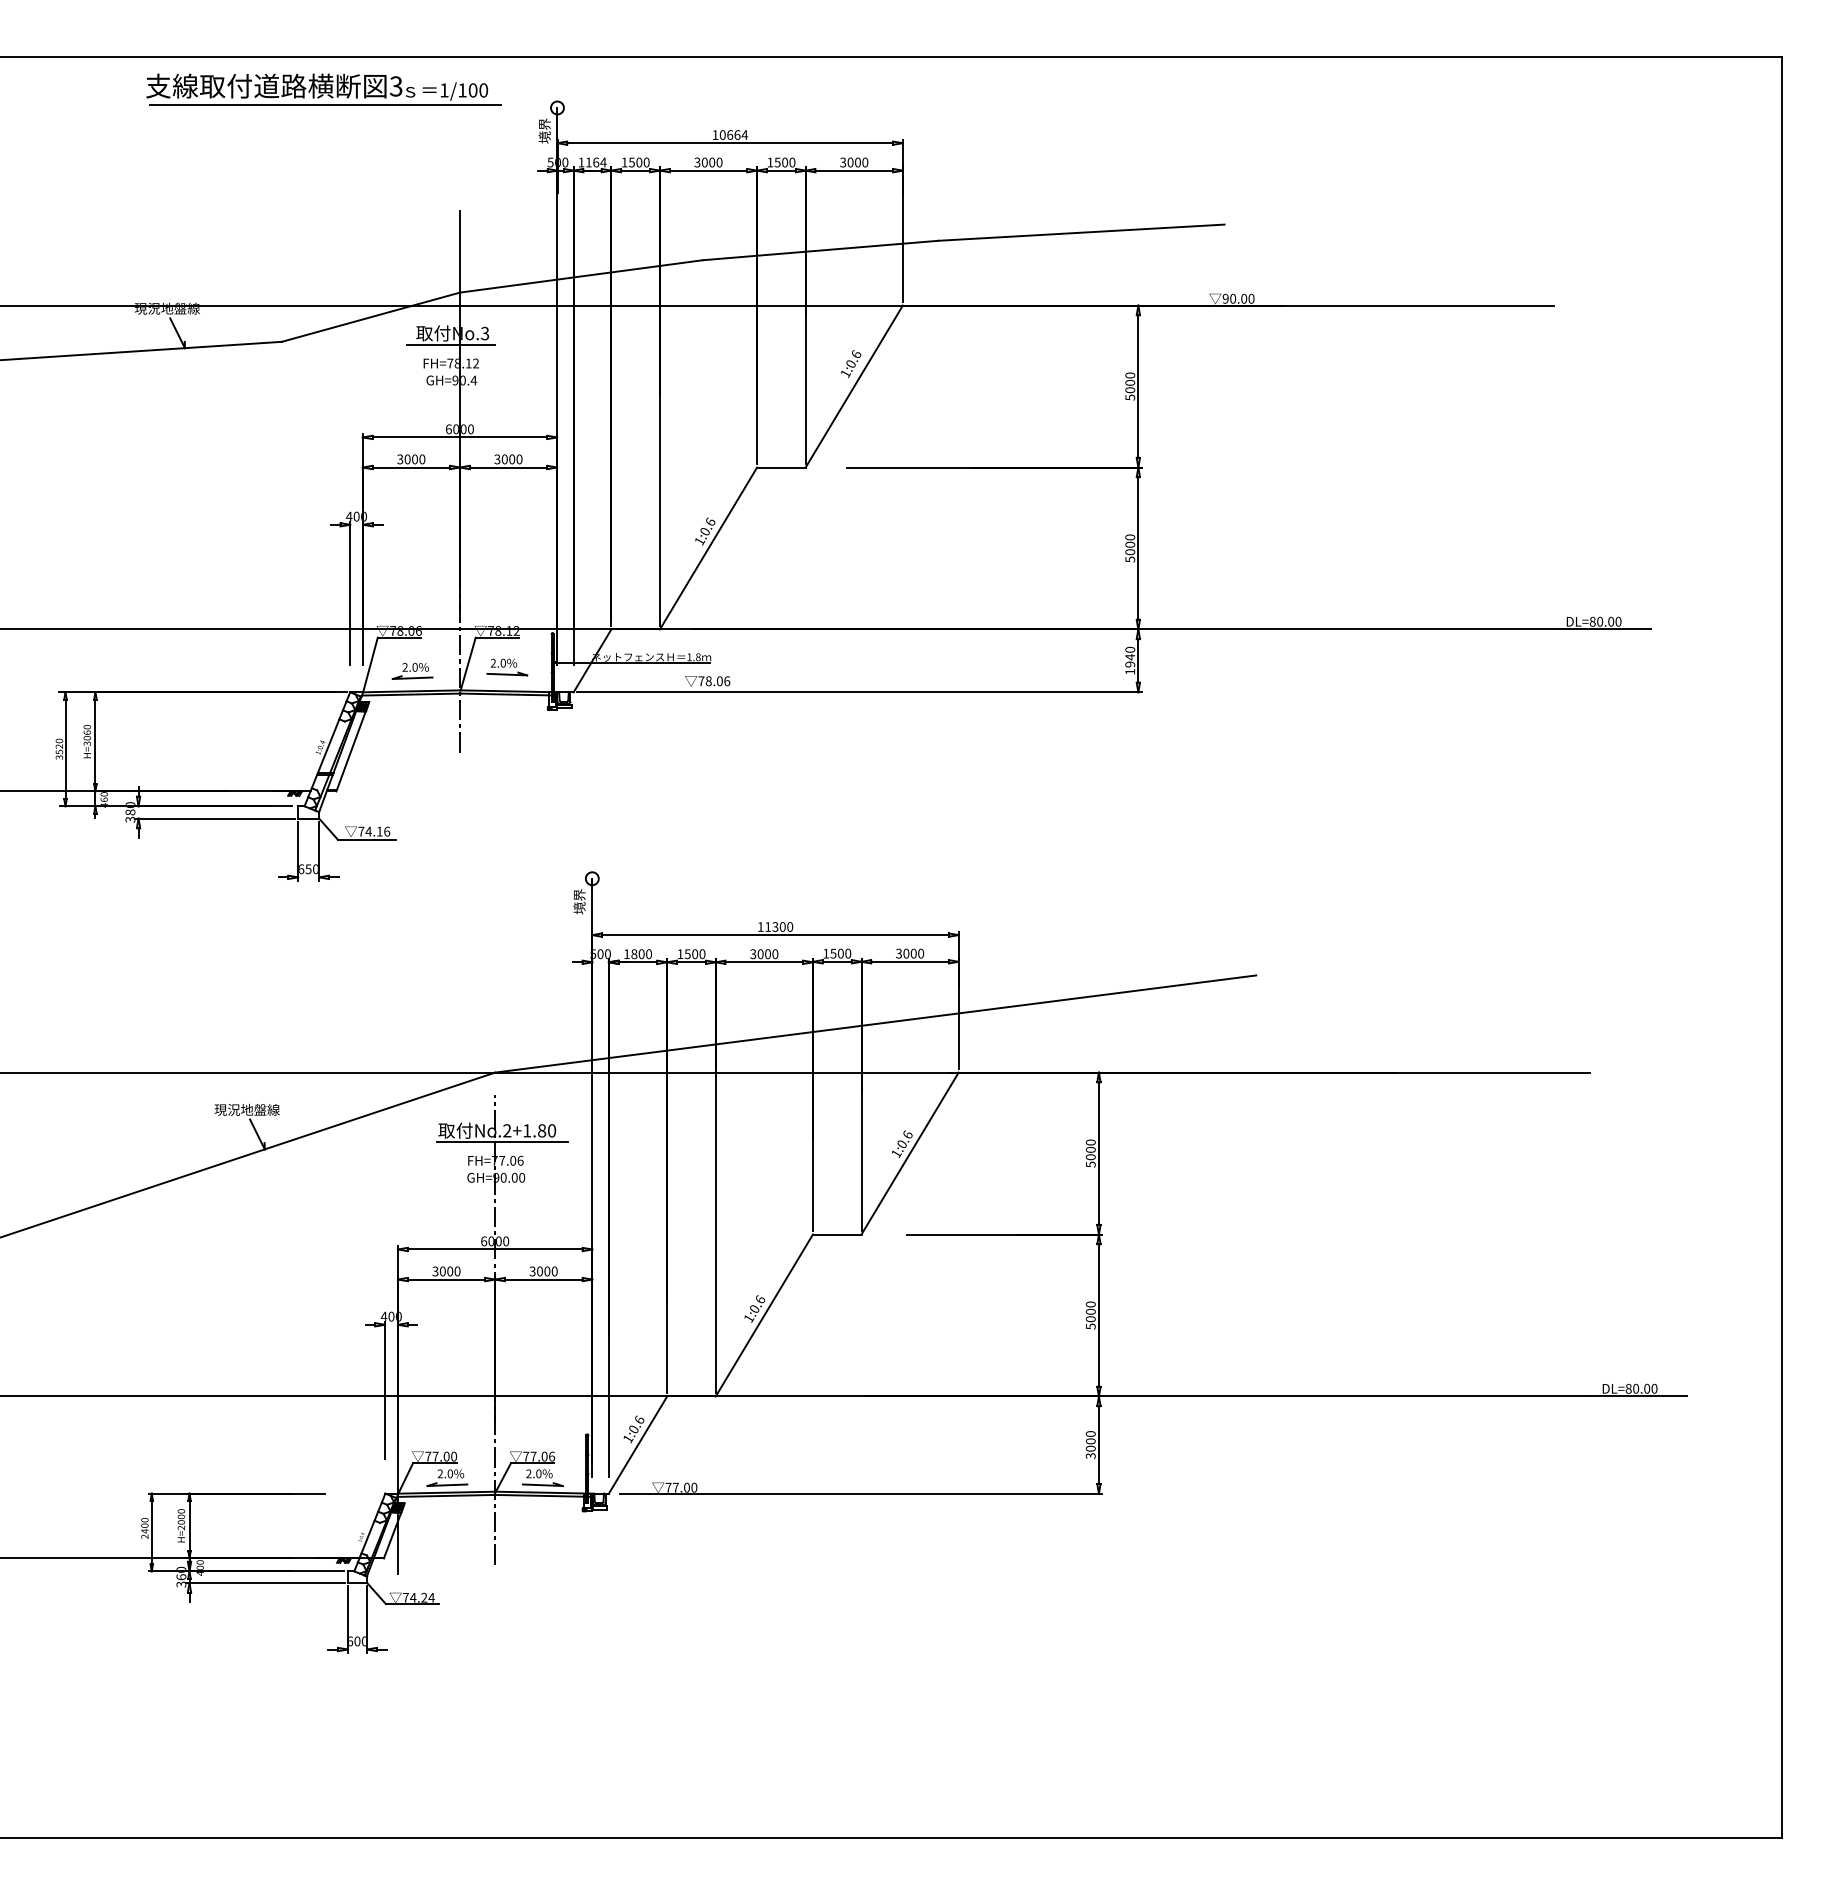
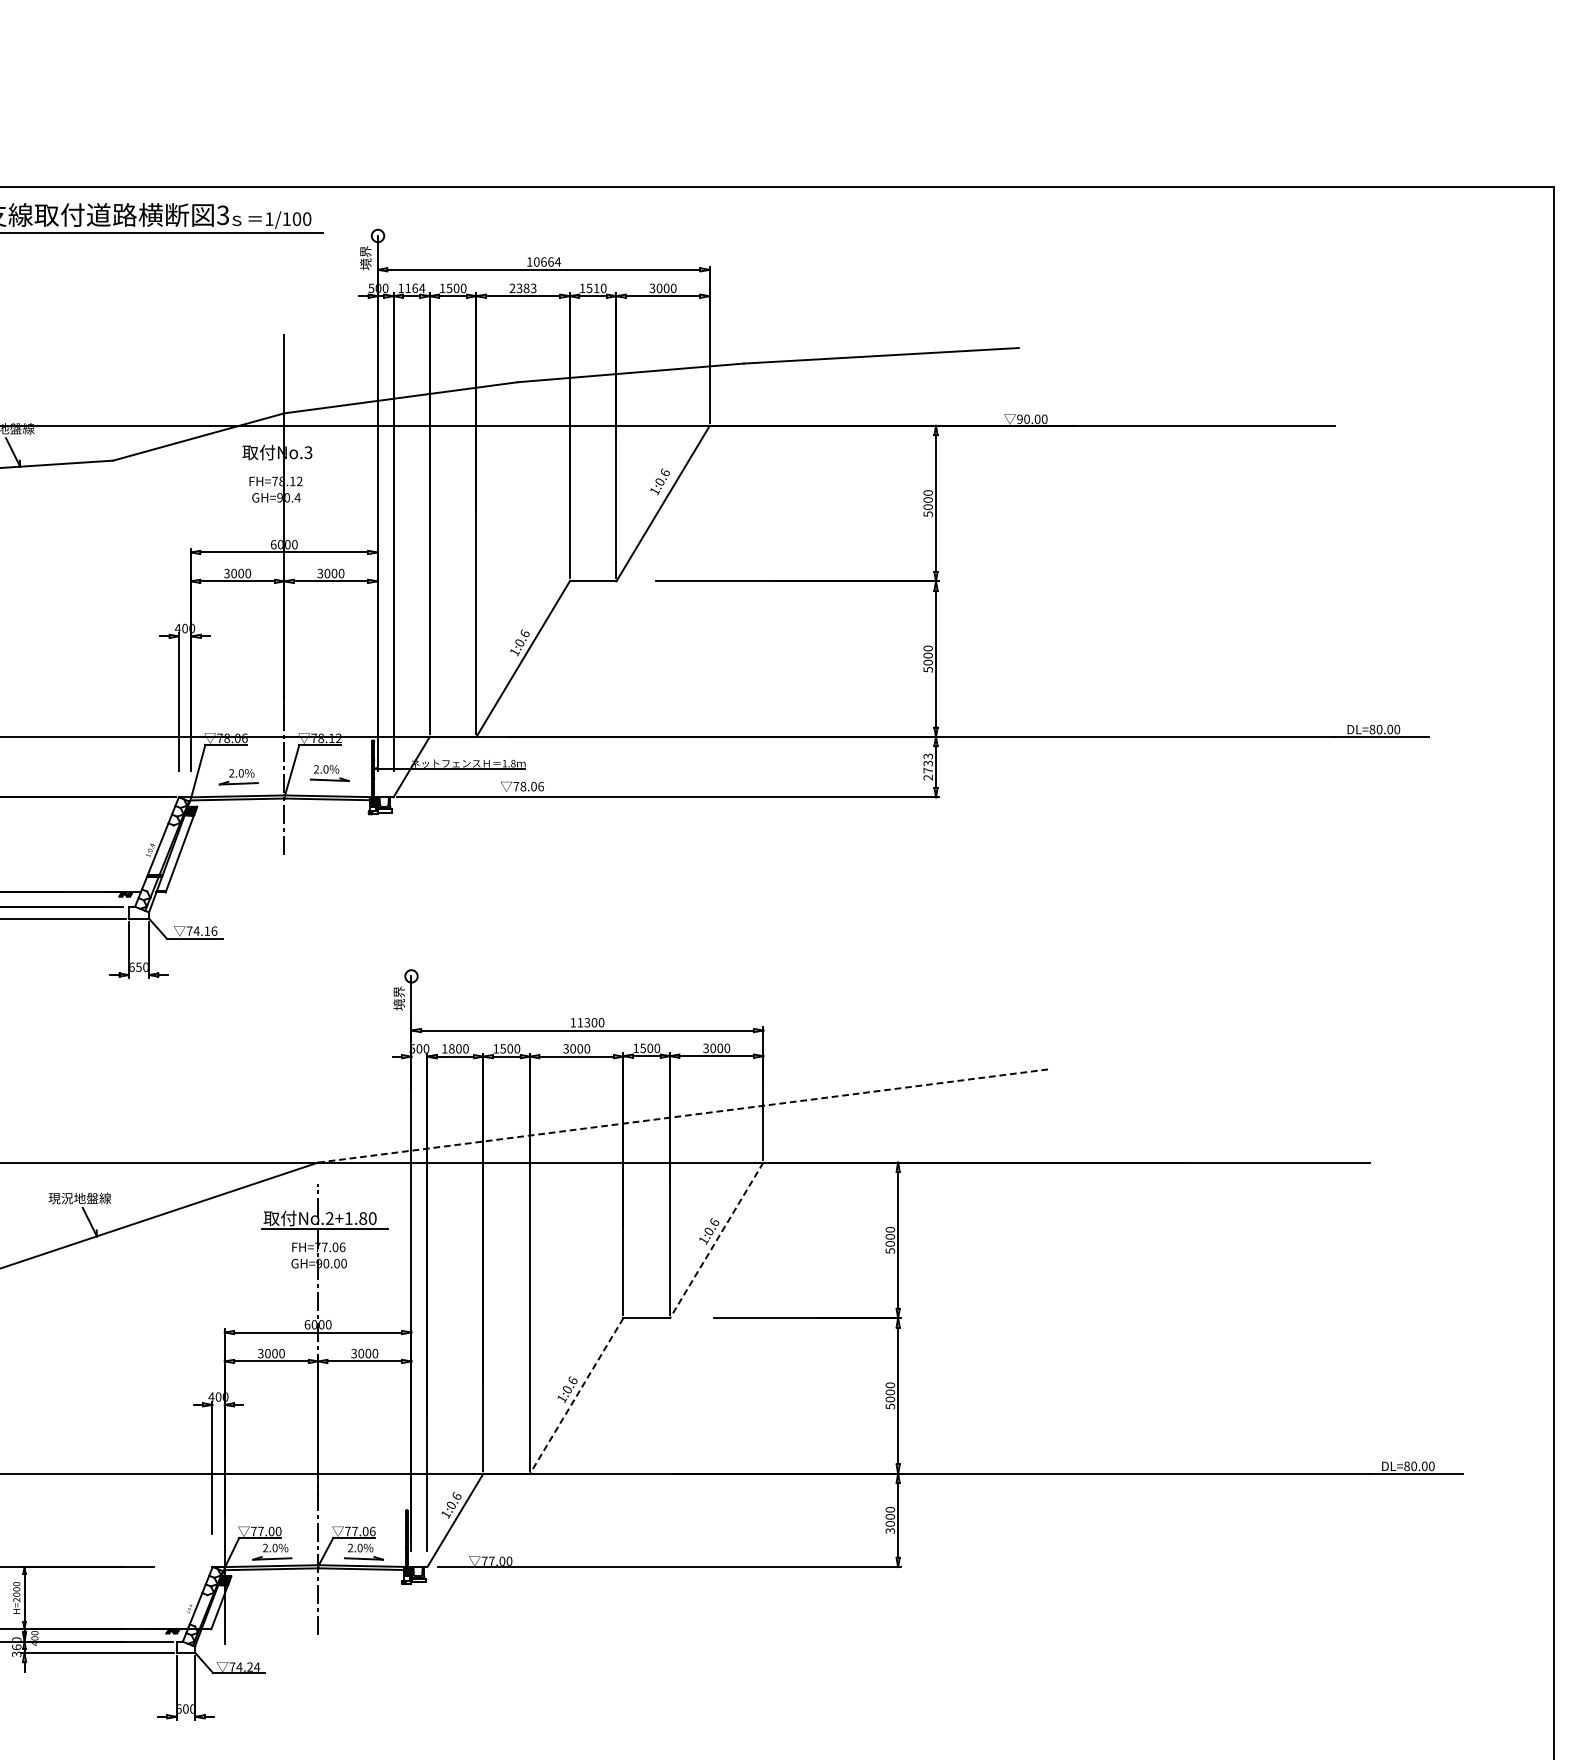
text: (708, 162) -> (523, 288), 3000 -> 2383
text: (785, 162) -> (597, 288), 1500 -> 1510
line: (450, 344) -> (275, 463), removed
text: (1130, 660) -> (928, 766), 1940 -> 2733
line: (875, 1024) -> (683, 1116), solid -> dashed
line: (909, 1154) -> (716, 1241), solid -> dashed
line: (764, 1315) -> (576, 1395), solid -> dashed

